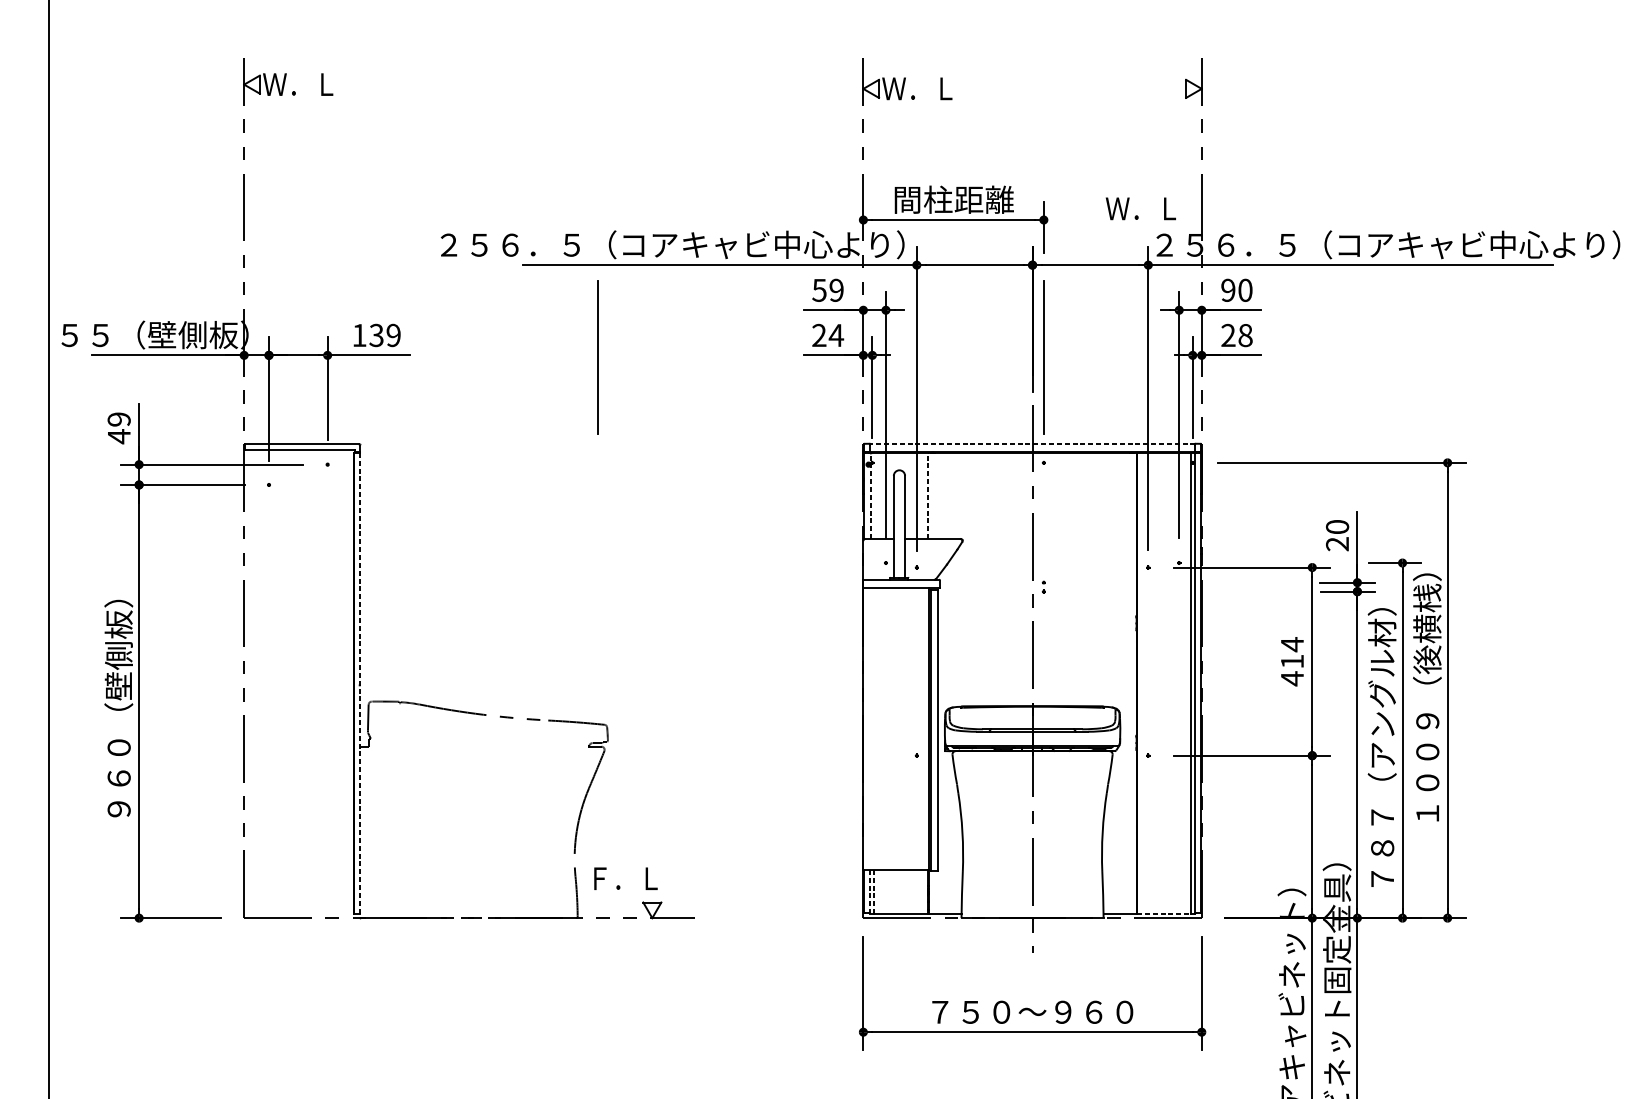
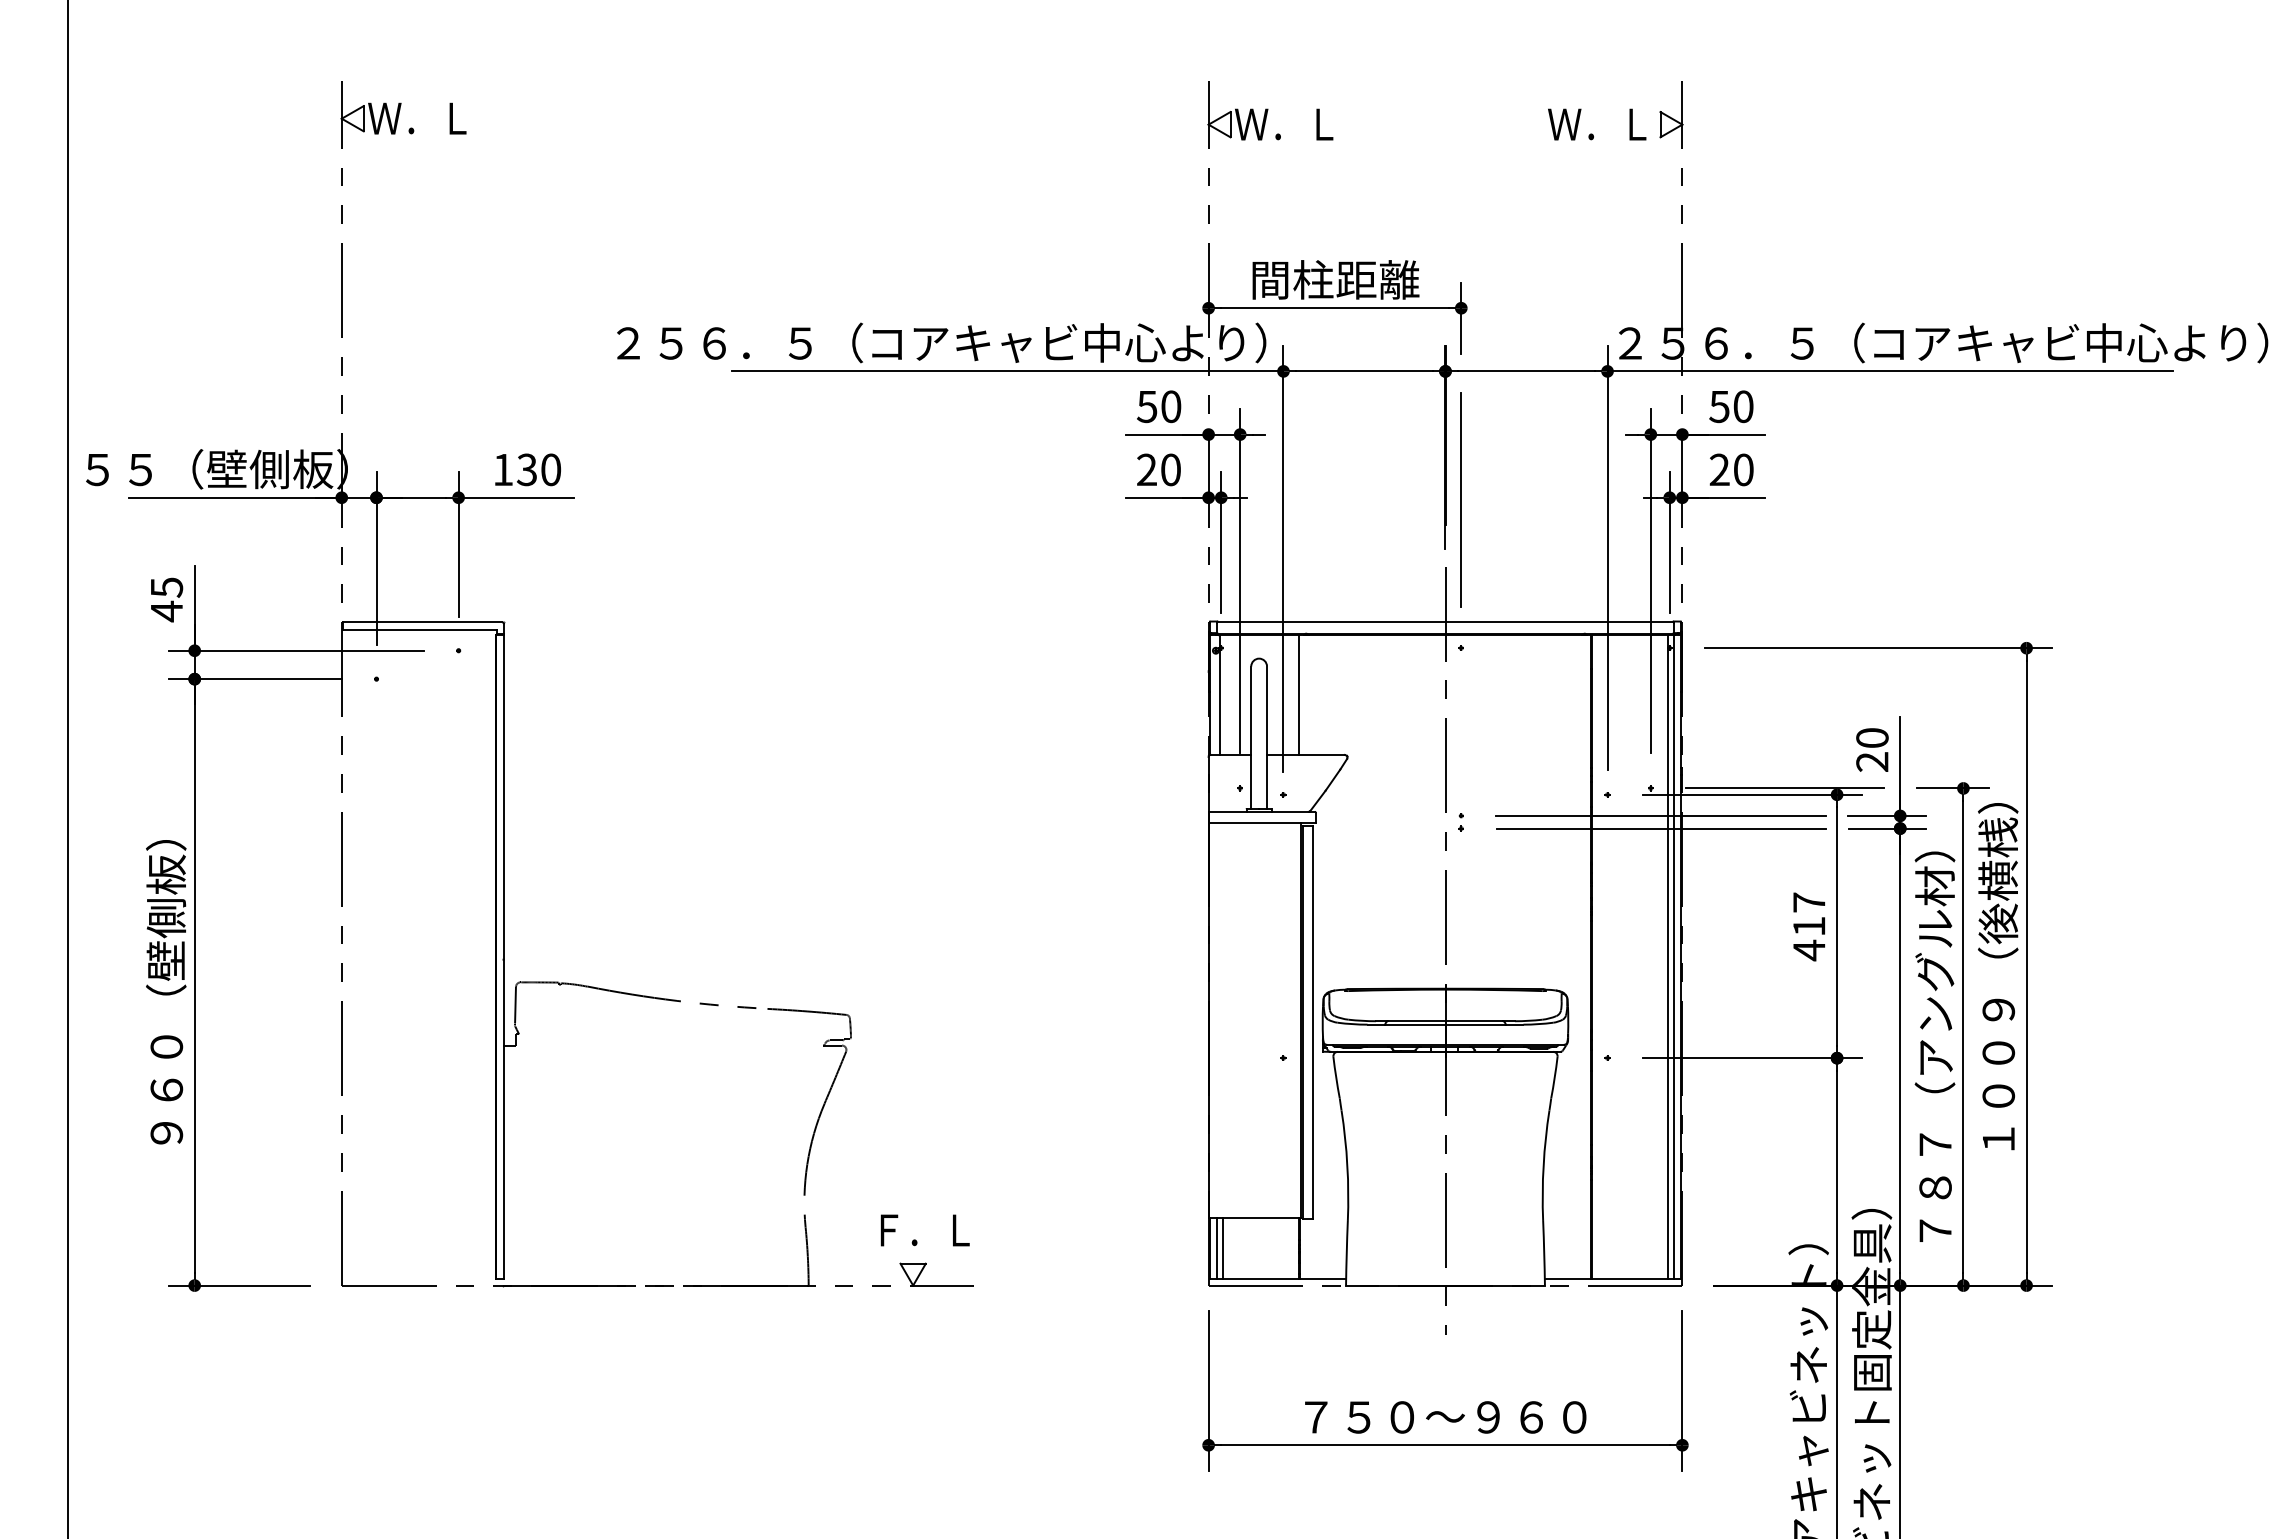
text: (1141, 208) -> (1597, 124), moved
text: (836, 290) -> (1171, 406), 59 -> 50
text: (1228, 290) -> (1719, 406), 90 -> 50
text: (393, 335) -> (551, 469), 139 -> 130
text: (836, 335) -> (1170, 469), 24 -> 20
text: (1245, 335) -> (1743, 469), 28 -> 20
line: (597, 356) -> (836, 499), removed
text: (118, 419) -> (166, 587), 49 -> 45
line: (1032, 444) -> (1445, 622), dashed -> solid
line: (928, 495) -> (1299, 694), dashed -> solid
line: (871, 496) -> (1219, 695), dashed -> solid
line: (1275, 563) -> (1785, 788), added
line: (1186, 582) -> (1660, 815), added
line: (1186, 591) -> (1660, 828), added
text: (1292, 644) -> (1809, 902), 414 -> 417
line: (359, 683) -> (503, 956), dashed -> solid
text: (625, 878) -> (924, 1230), moved
line: (869, 891) -> (1217, 1248), dashed -> solid
line: (874, 891) -> (1223, 1248), dashed -> solid
line: (1164, 913) -> (1630, 1279), dashed -> solid

